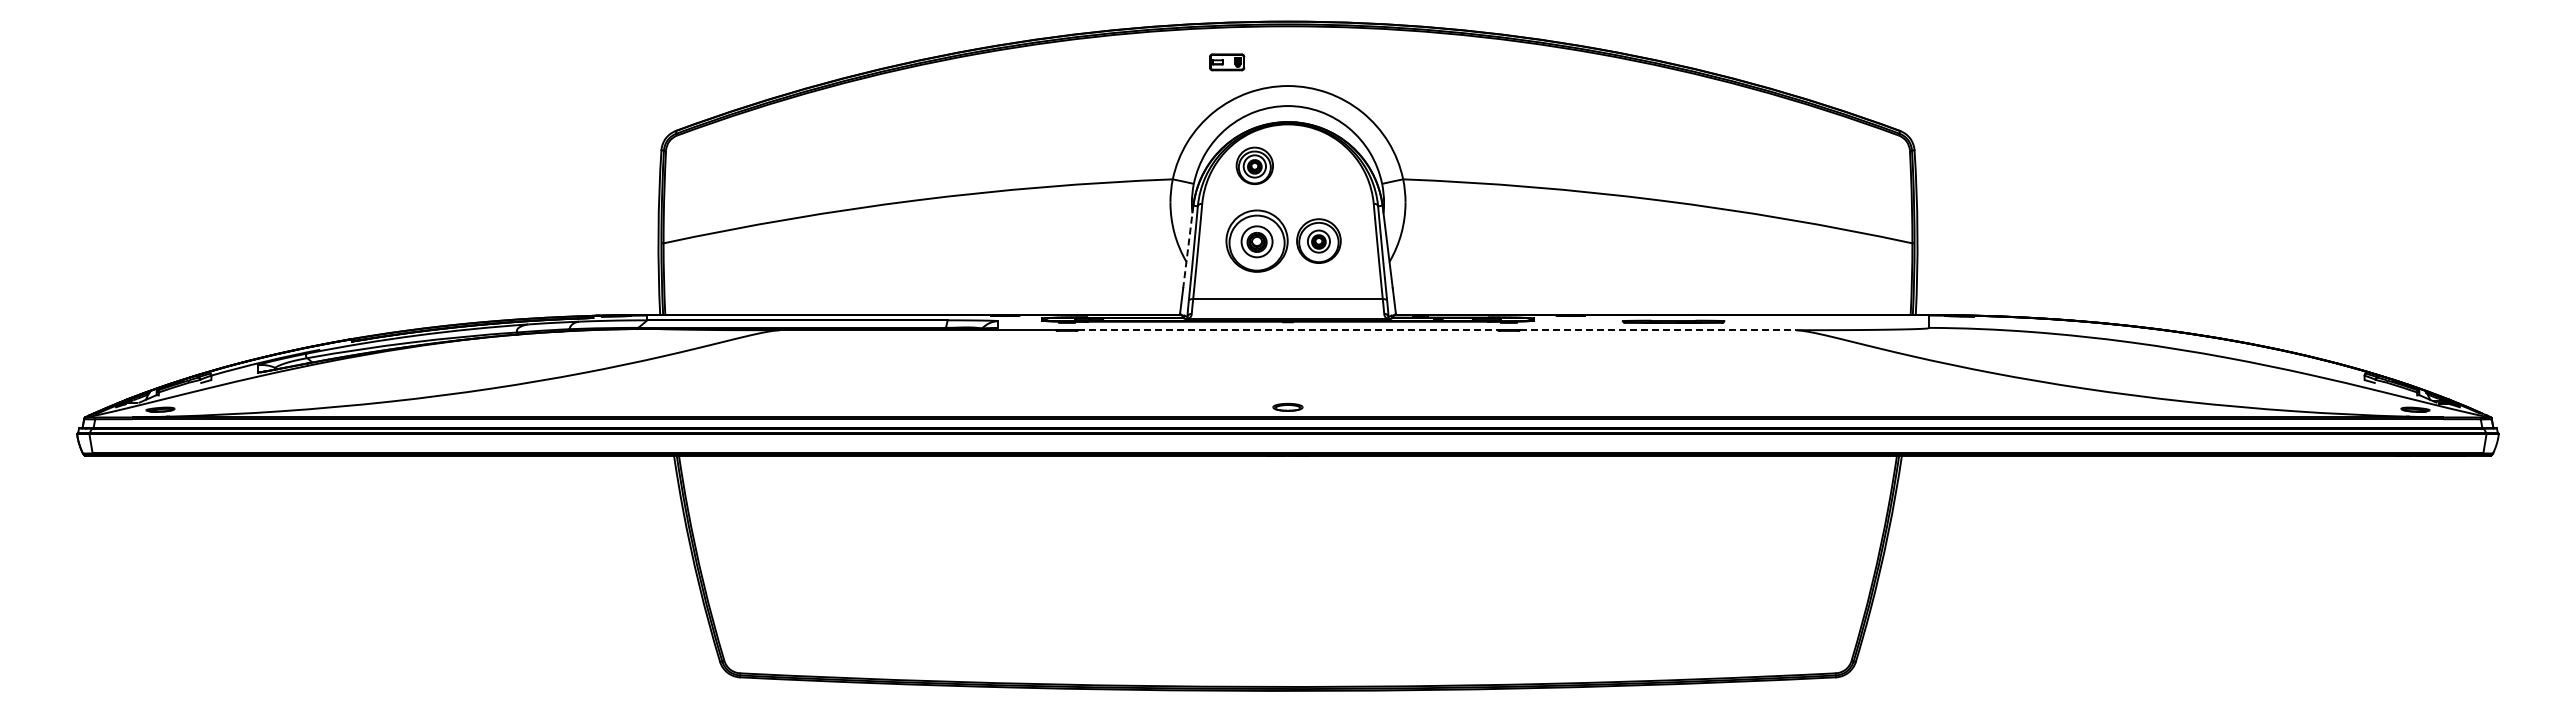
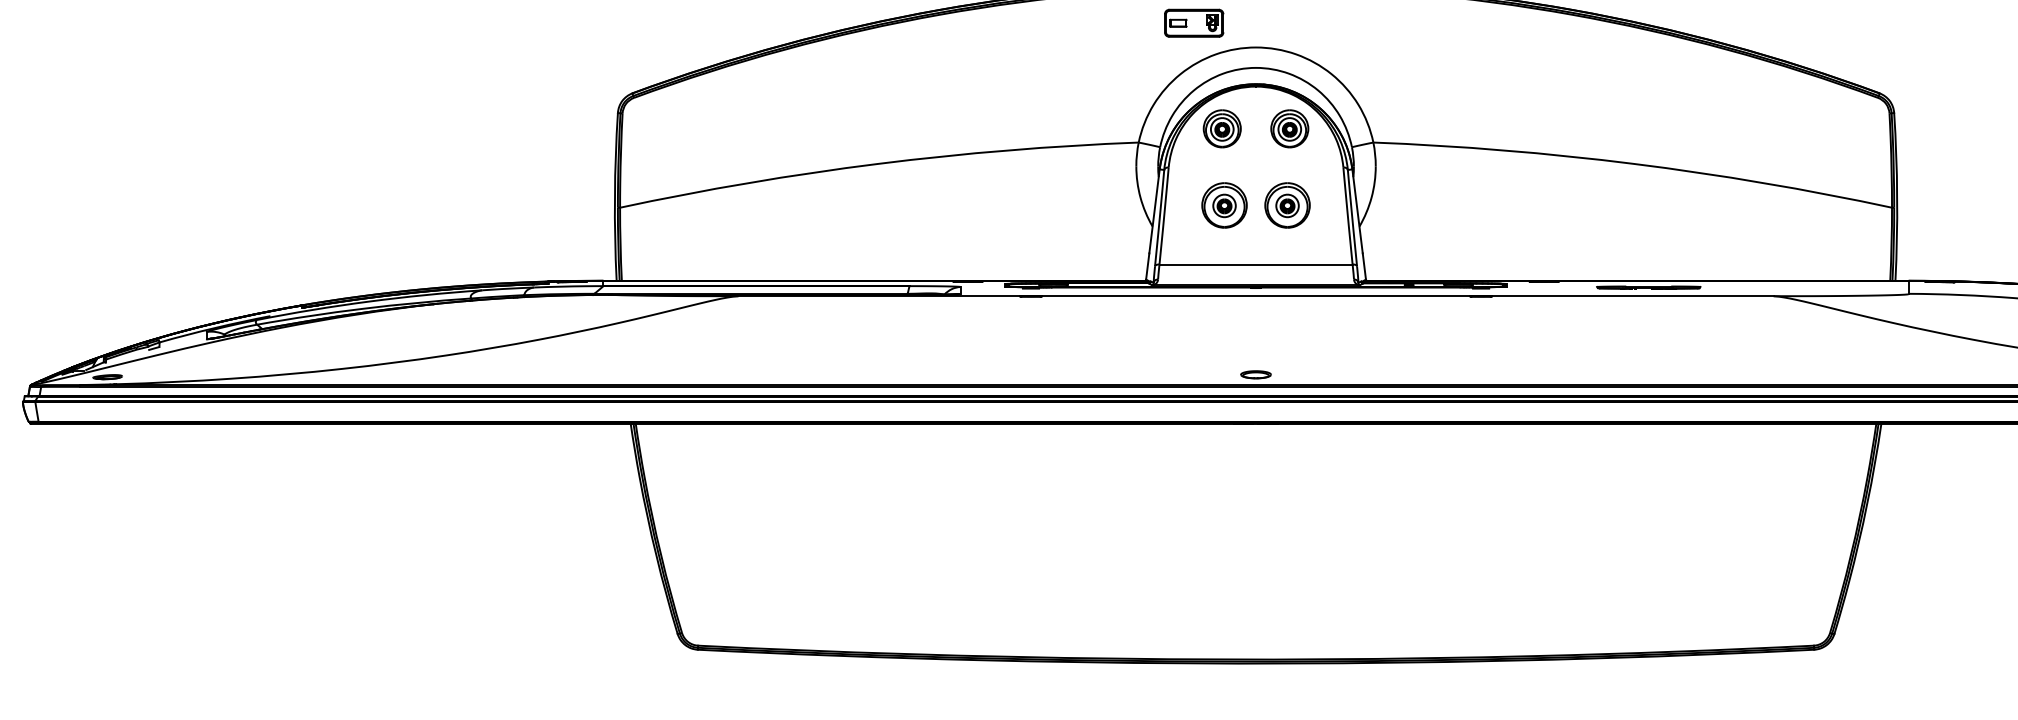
part: (1226, 62) -> (1193, 23), size x1.67
part: (1321, 165) -> (1290, 128), added
part: (1256, 240) -> (1223, 204), size x0.71
line: (1188, 246) -> (1154, 210), dashed -> solid
line: (1288, 330) -> (1256, 296), dashed -> solid
line: (1658, 330) -> (1633, 296), dashed -> solid

